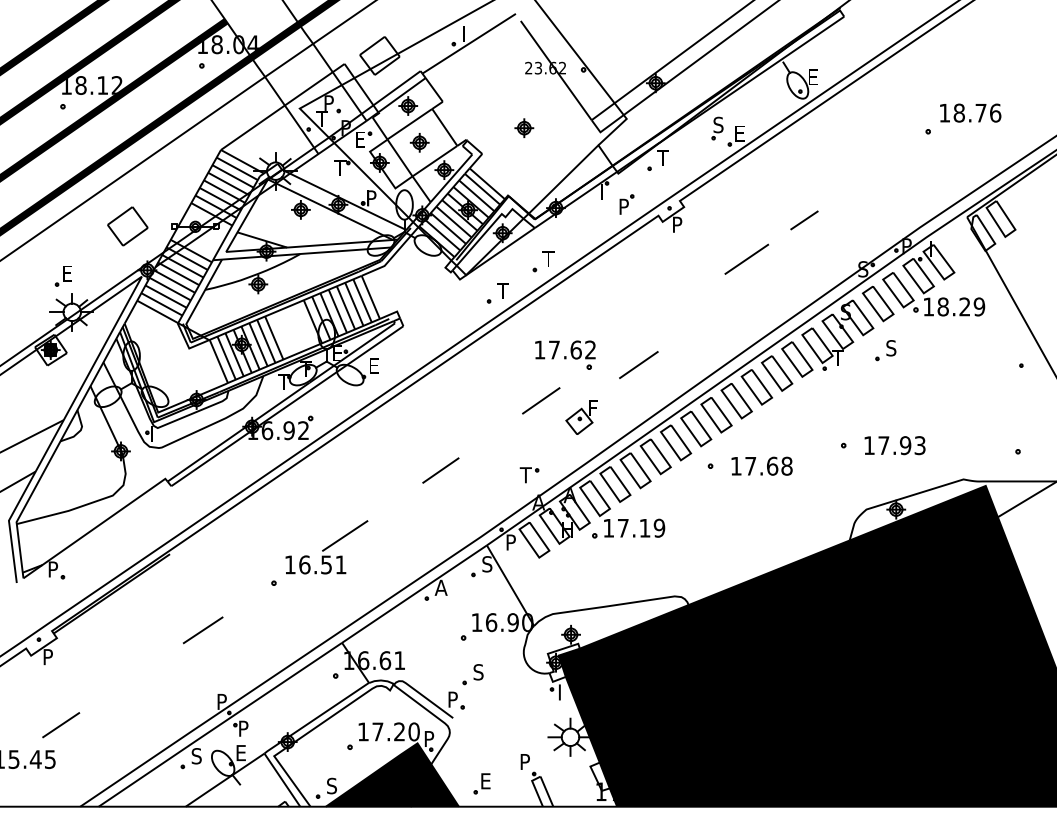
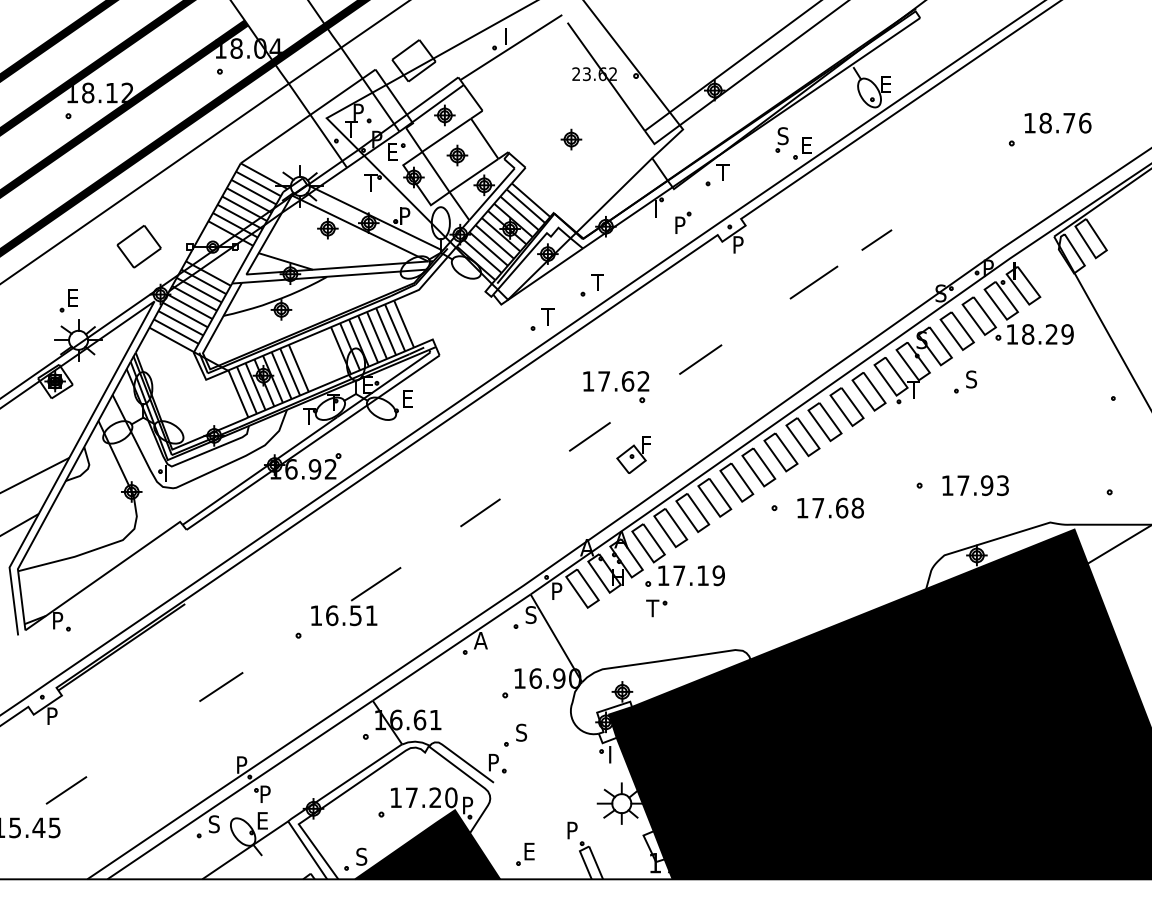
line: (638, 364) -> (700, 359), moved
part: (529, 475) -> (656, 608), moved

